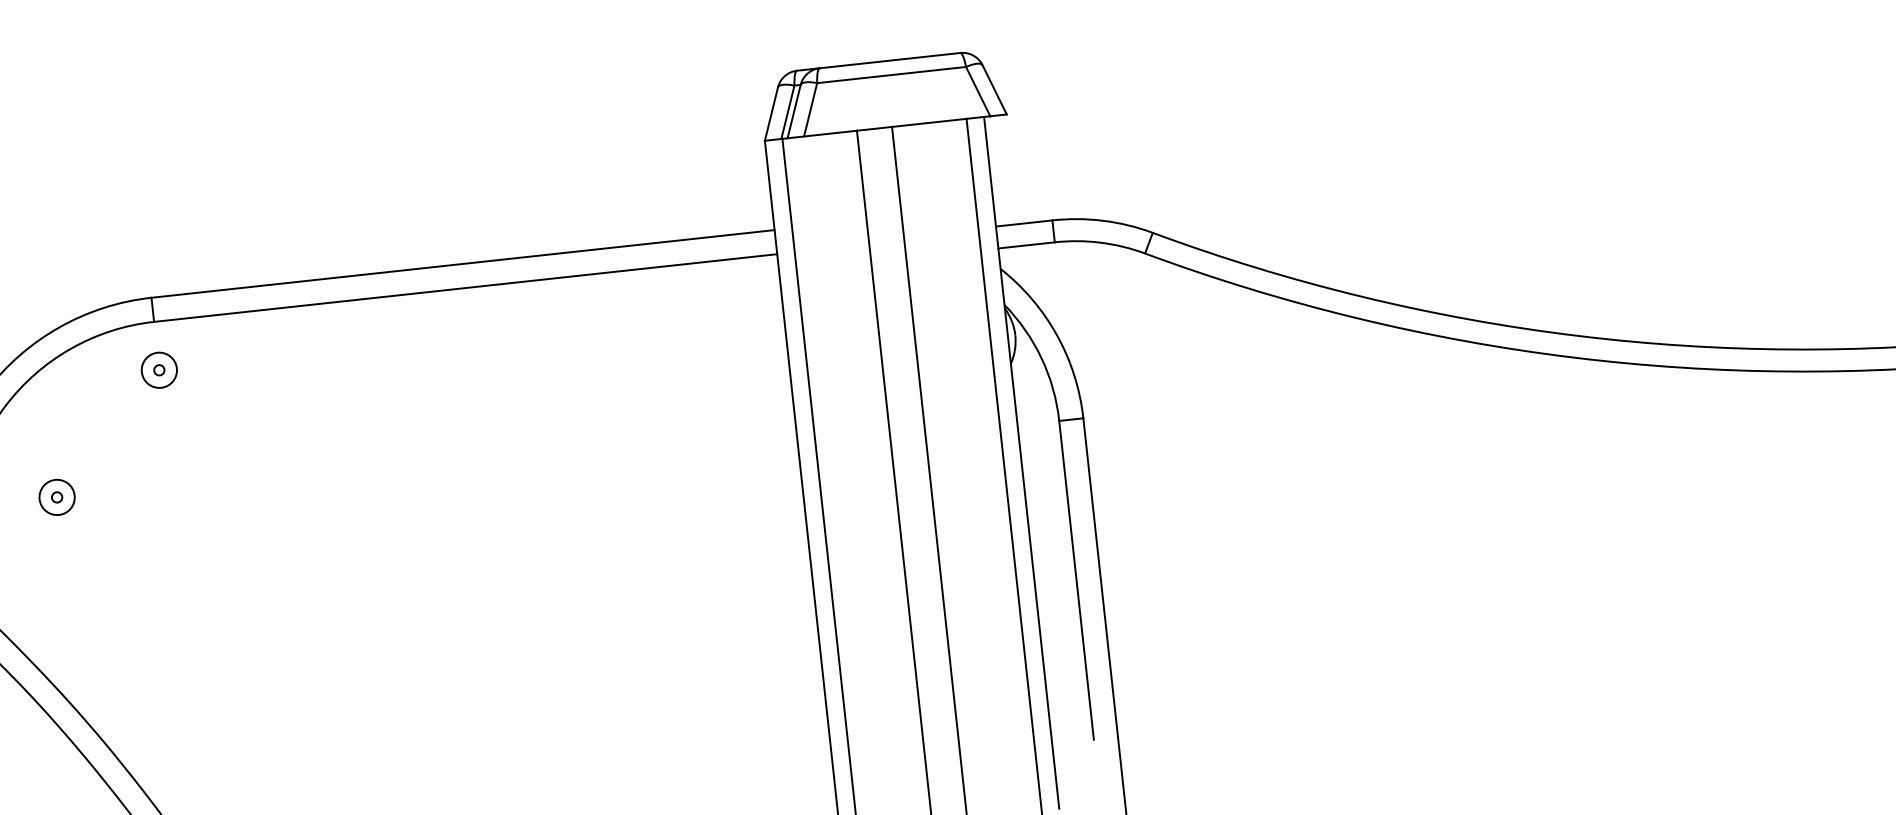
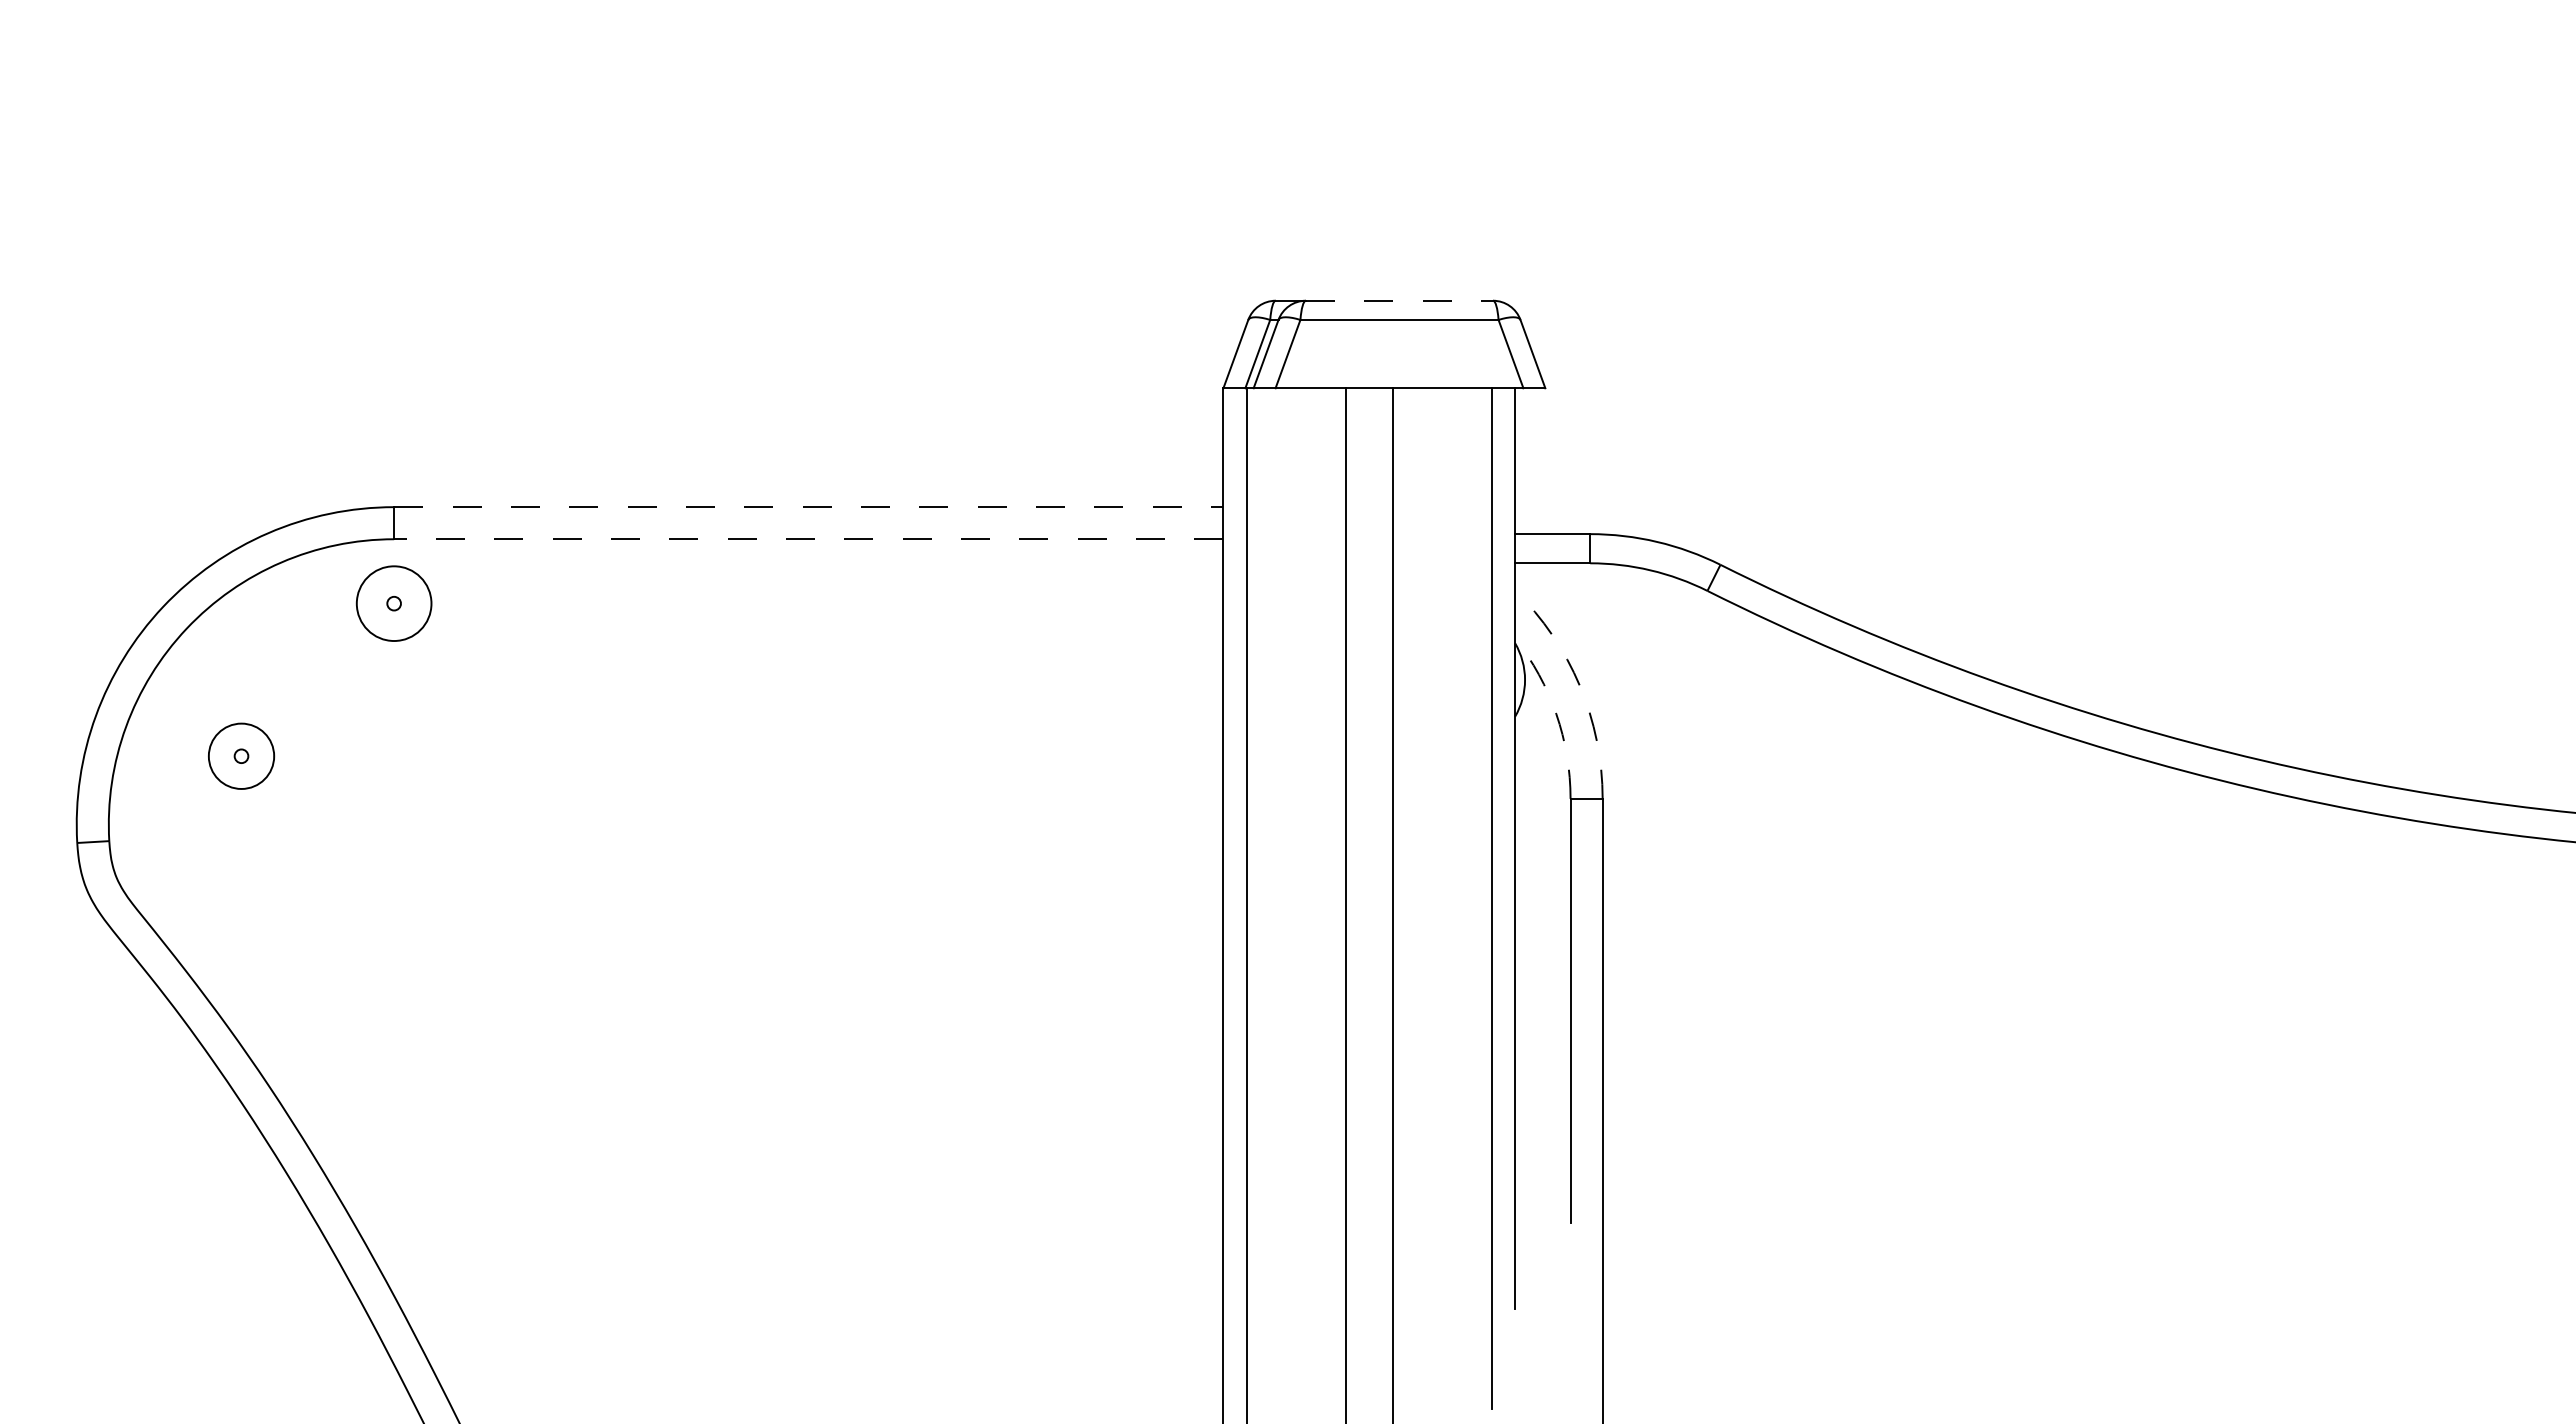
line: (890, 60) -> (1399, 300), solid -> dashed
line: (462, 264) -> (808, 507), solid -> dashed
line: (465, 288) -> (808, 539), solid -> dashed
arc: (1056, 335) -> (1579, 685), solid -> dashed
arc: (1041, 358) -> (1556, 714), solid -> dashed
circle: (158, 370) -> (393, 603), size x1.6
circle: (57, 496) -> (241, 755), size x1.4

